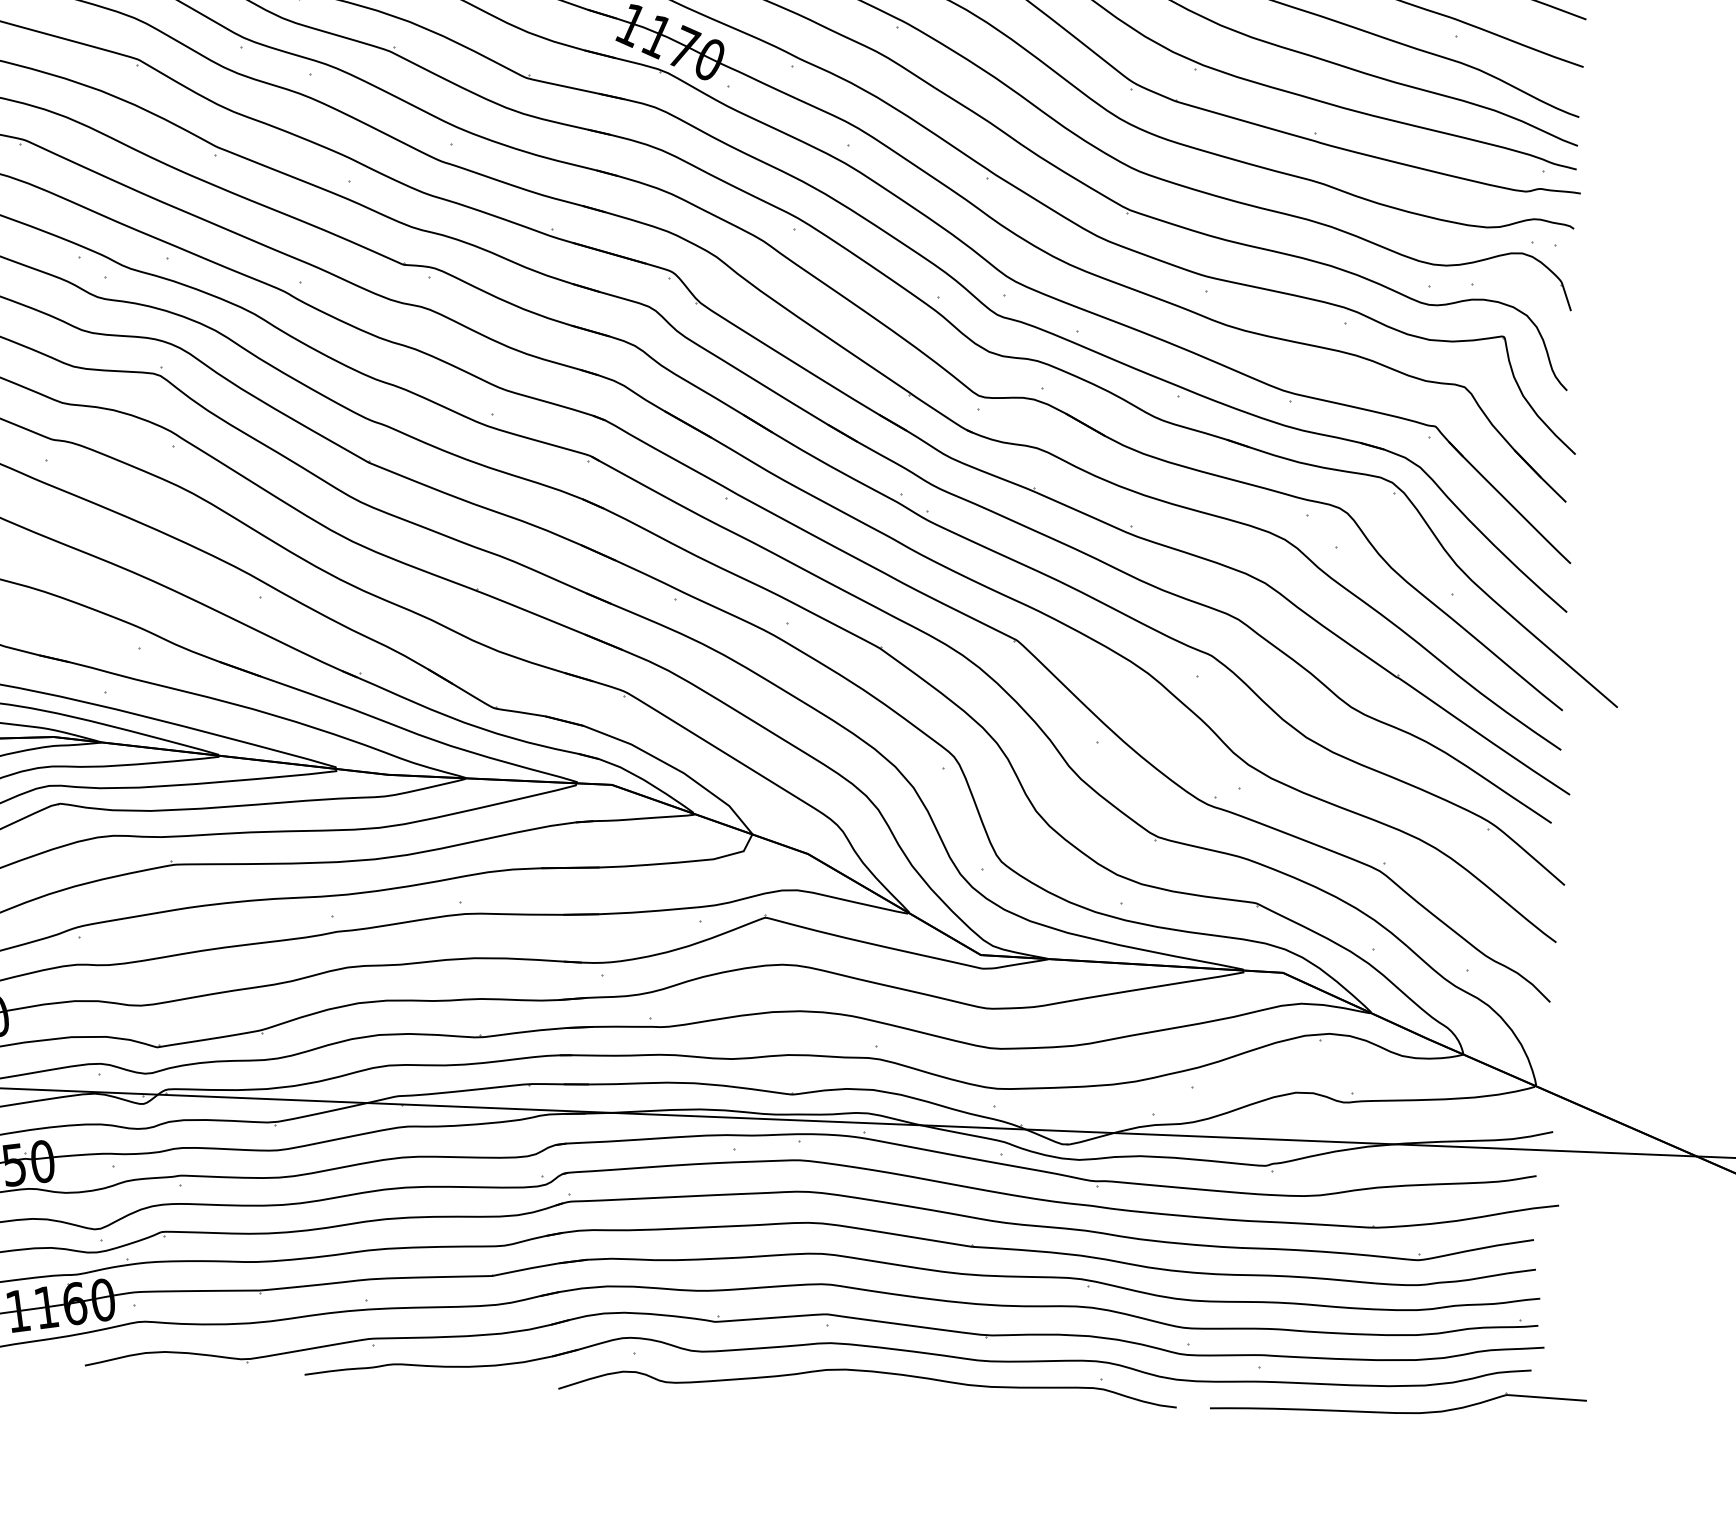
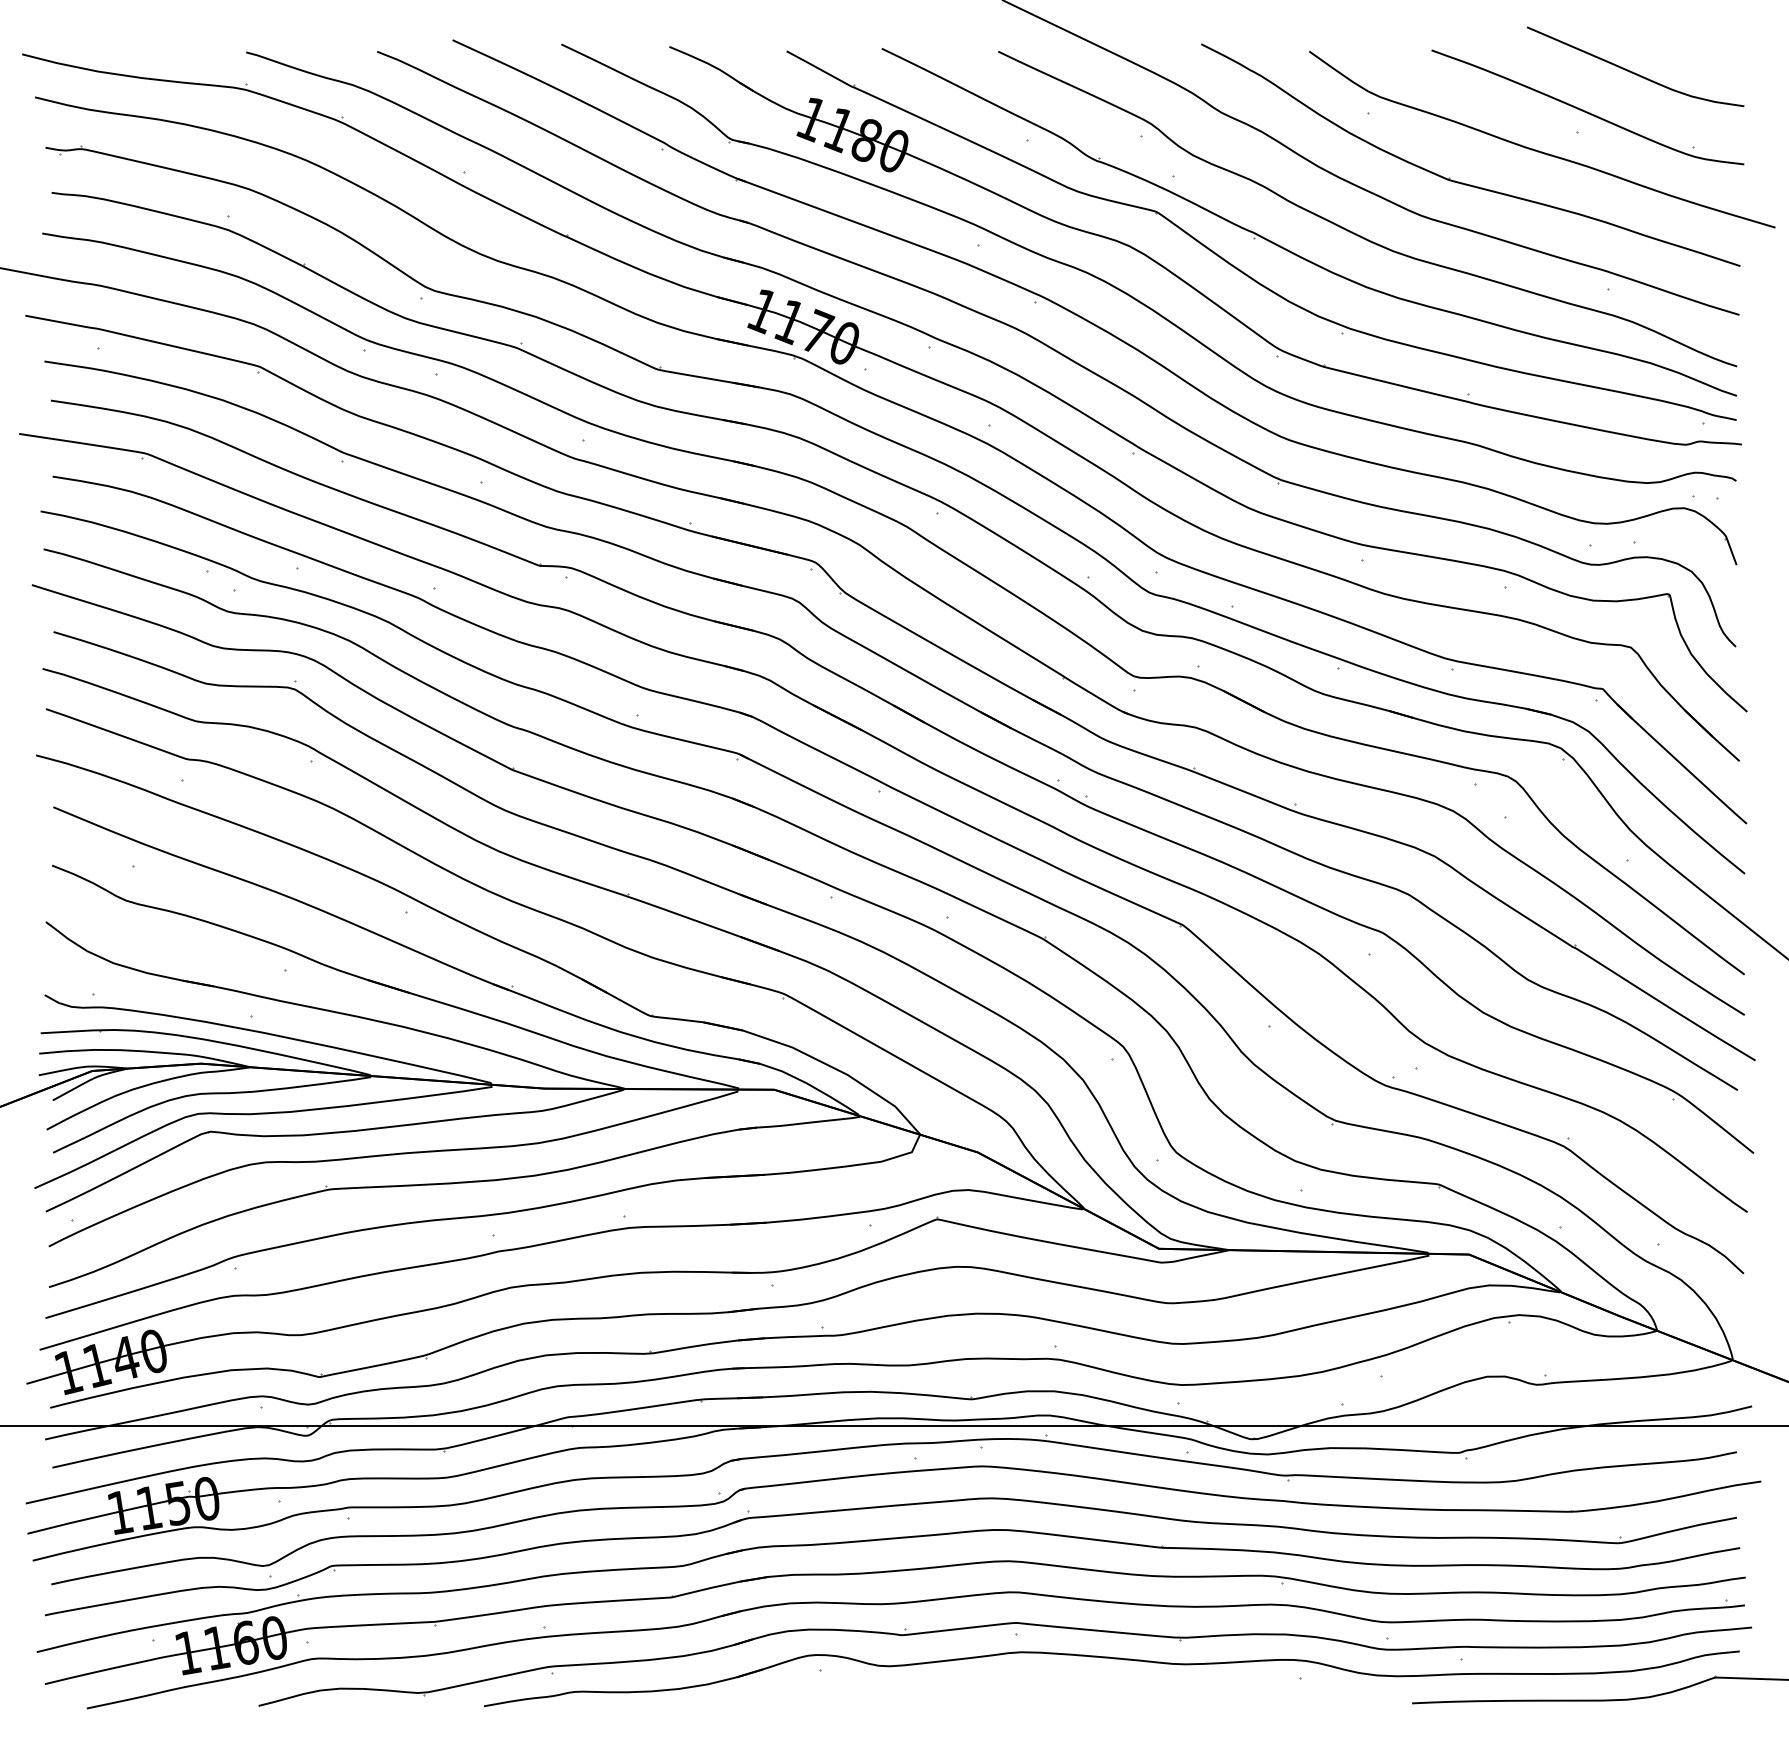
curve: (868, 1372) -> (1061, 1680), removed

